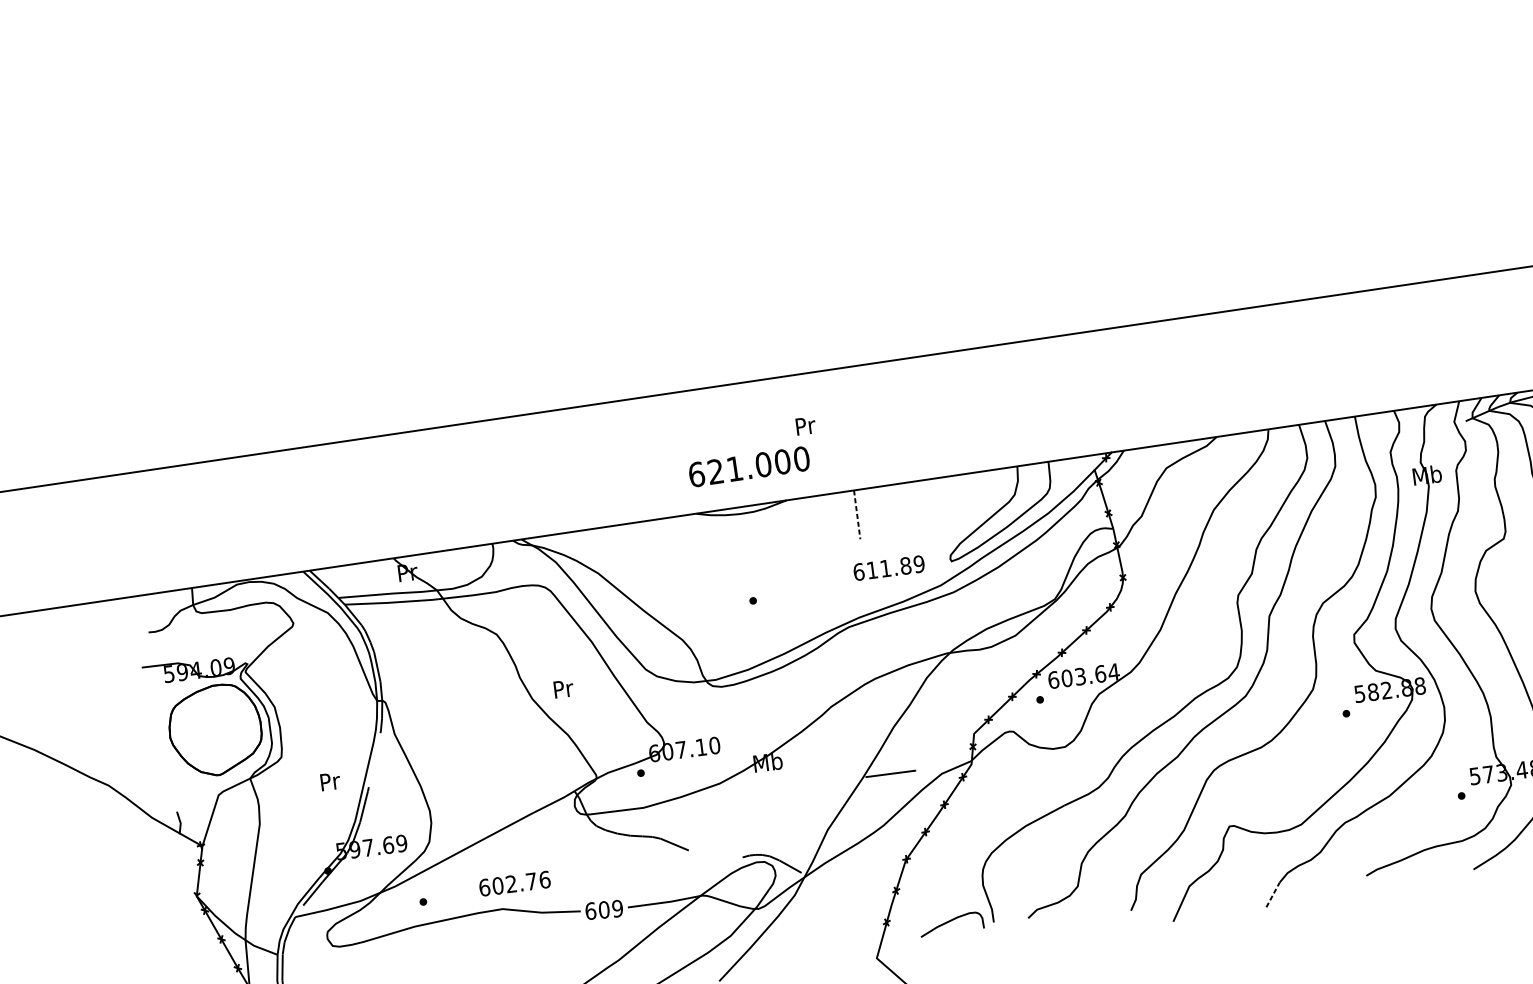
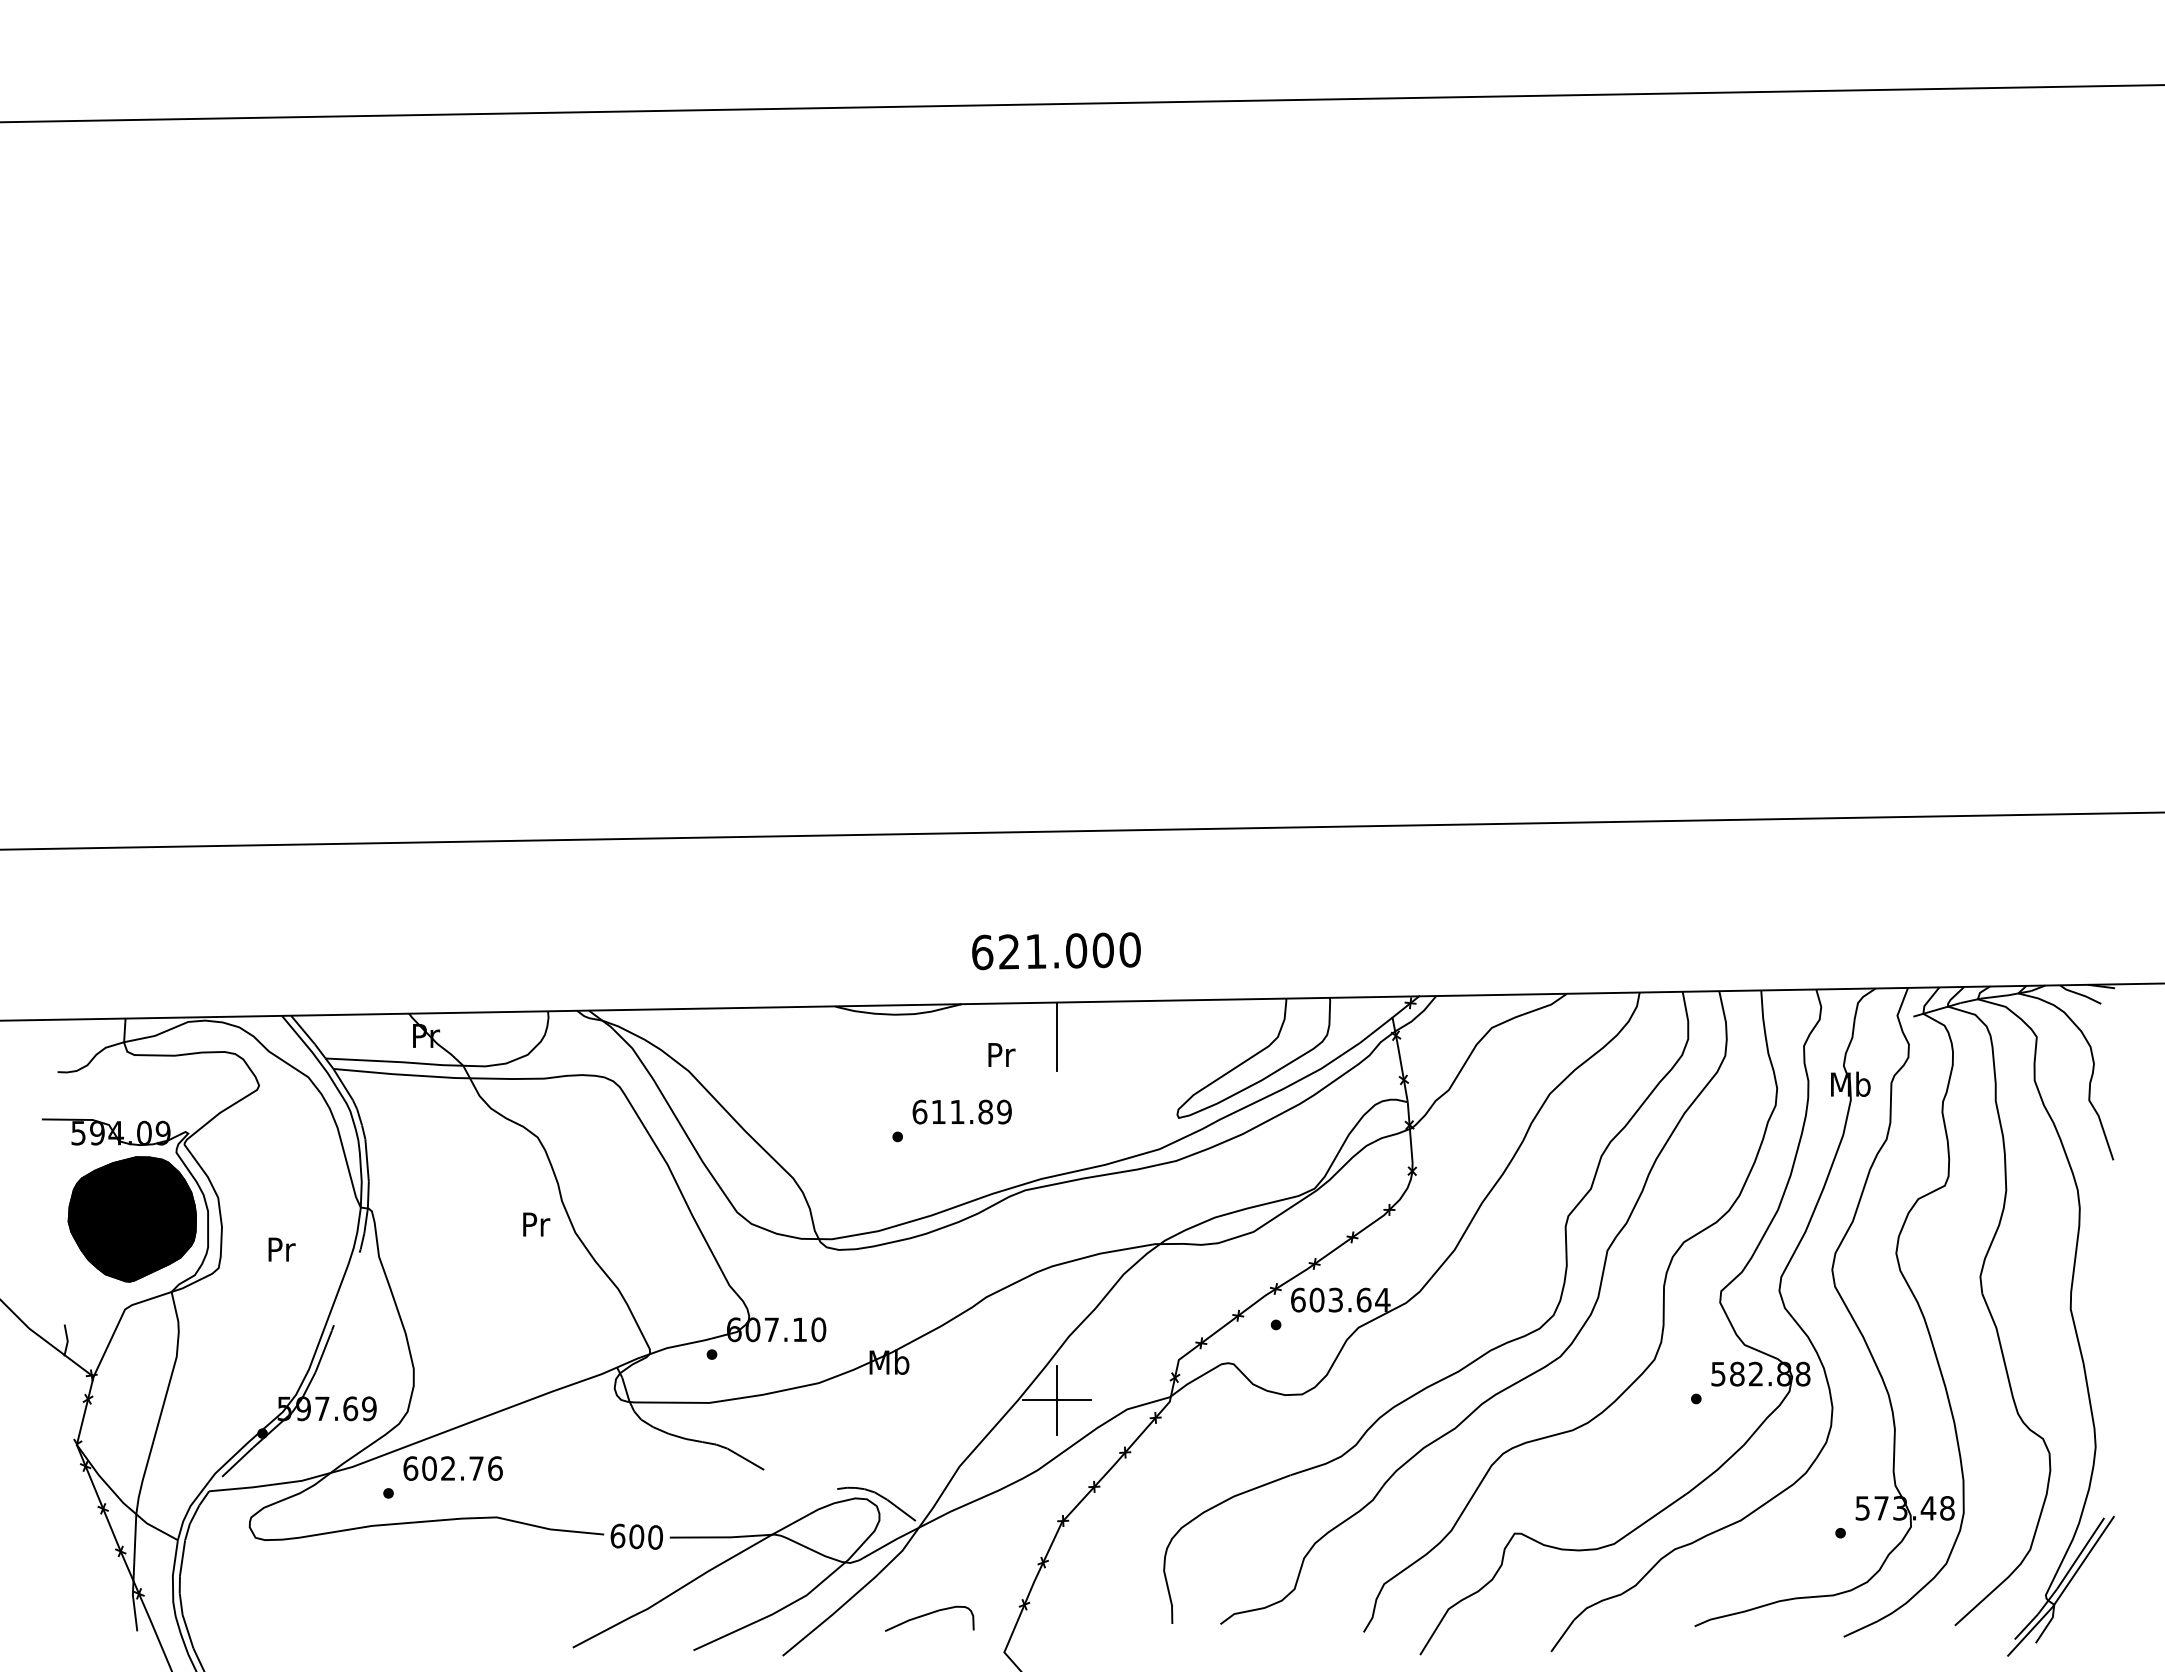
text: (805, 425) -> (1001, 1054), moved
text: (749, 467) -> (1056, 951), moved
line: (857, 515) -> (1056, 1037), dashed -> solid
text: (888, 567) -> (961, 1111), moved
text: (563, 688) -> (536, 1224), moved
fill: (215, 730) -> (132, 1219), added
line: (890, 774) -> (1056, 1400), added
text: (330, 781) -> (281, 1249), moved
text: (514, 883) -> (452, 1468), moved
line: (1272, 894) -> (1562, 1635), dashed -> solid
text: (617, 908) -> (655, 1537), 609 -> 600
curve: (949, 922) -> (927, 1615), moved

